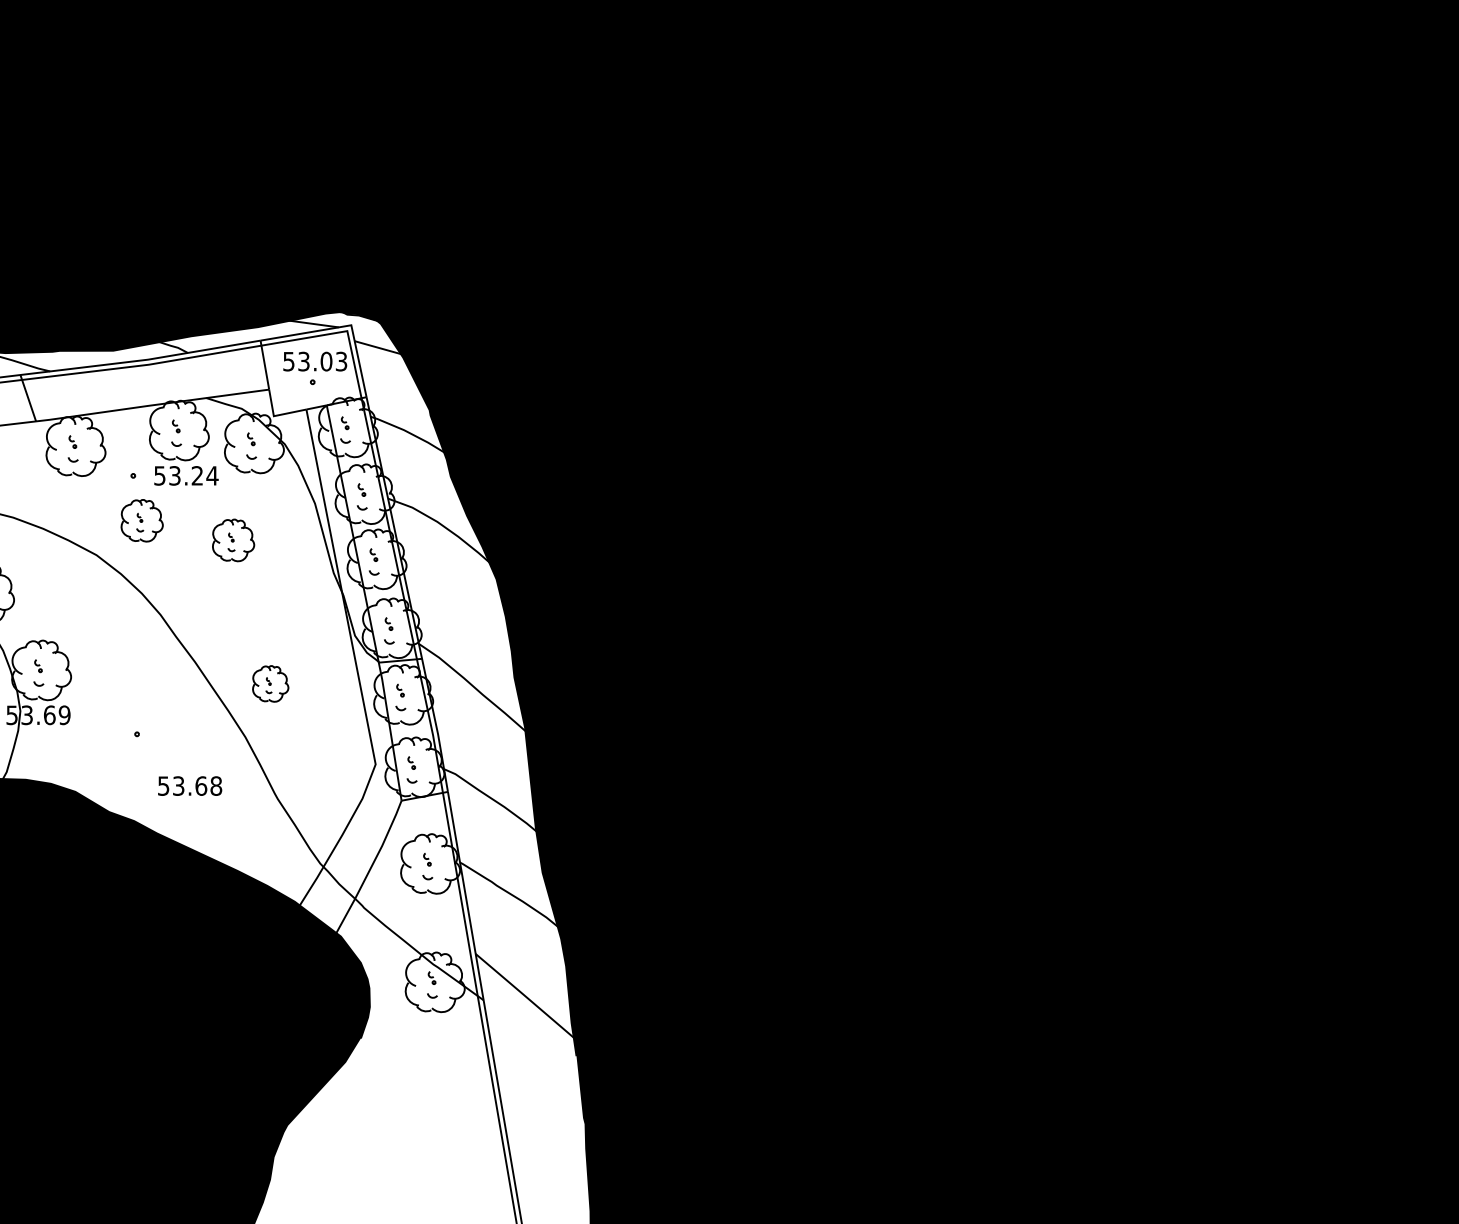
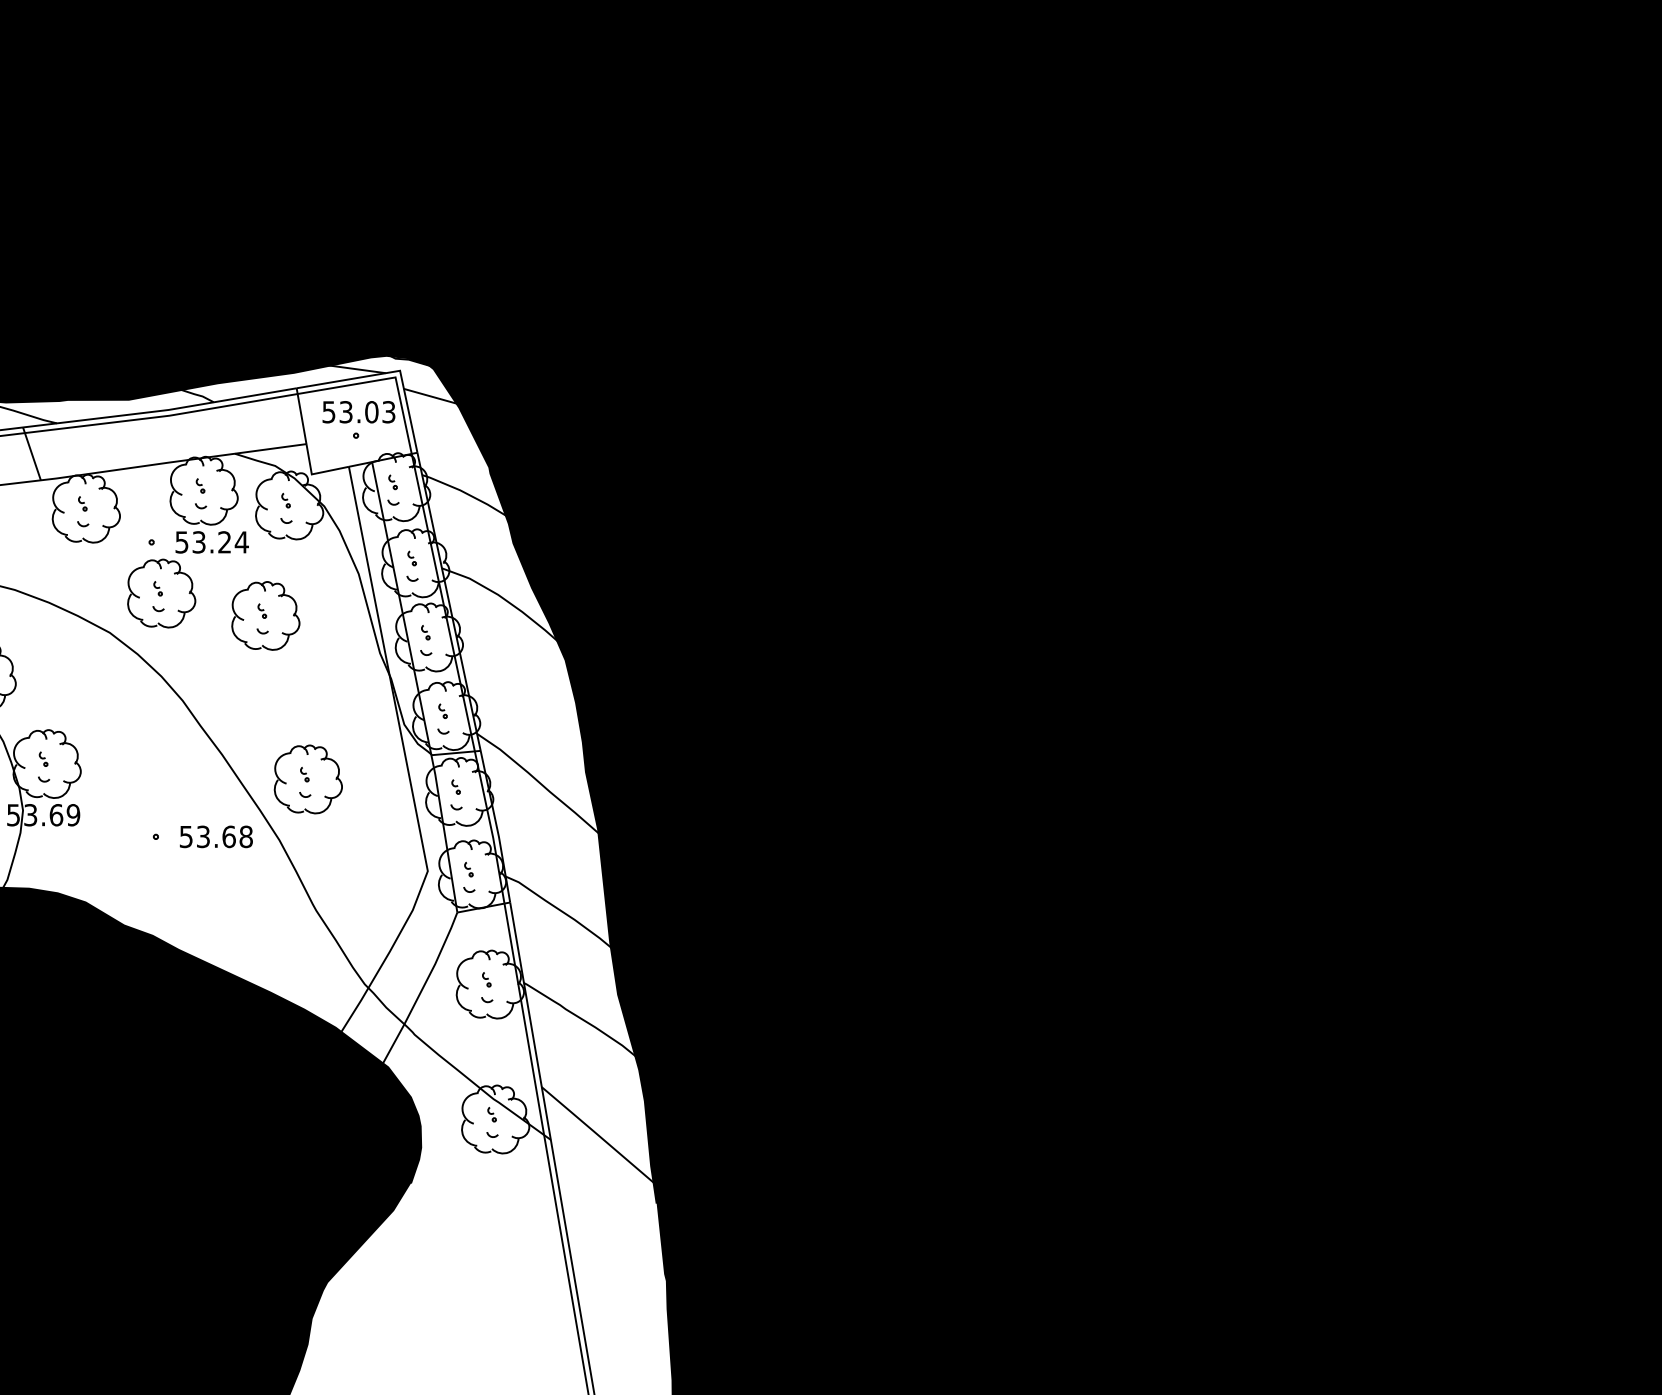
part: (141, 520) -> (161, 593), size x1.43
part: (233, 540) -> (265, 615), size x1.43
part: (270, 683) -> (307, 779), size x1.67
text: (189, 785) -> (215, 836), moved

